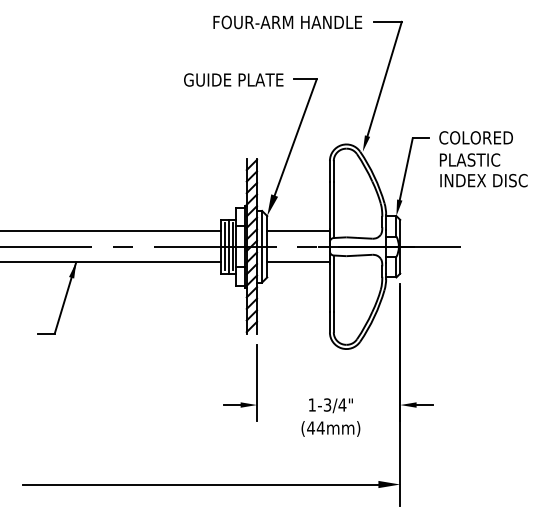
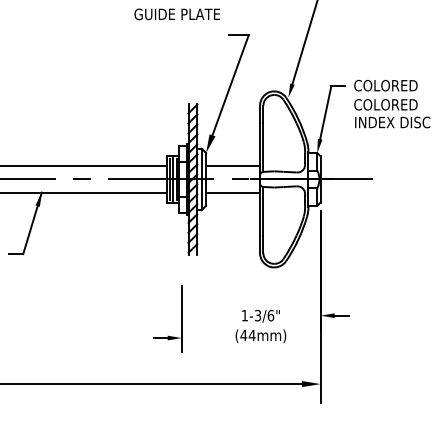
text: (233, 79) -> (177, 13), moved
text: (475, 159) -> (385, 104), PLASTIC -> COLORED
part: (256, 382) -> (181, 318), moved
text: (342, 404) -> (270, 315), 1-3/4" -> 1-3/6"

